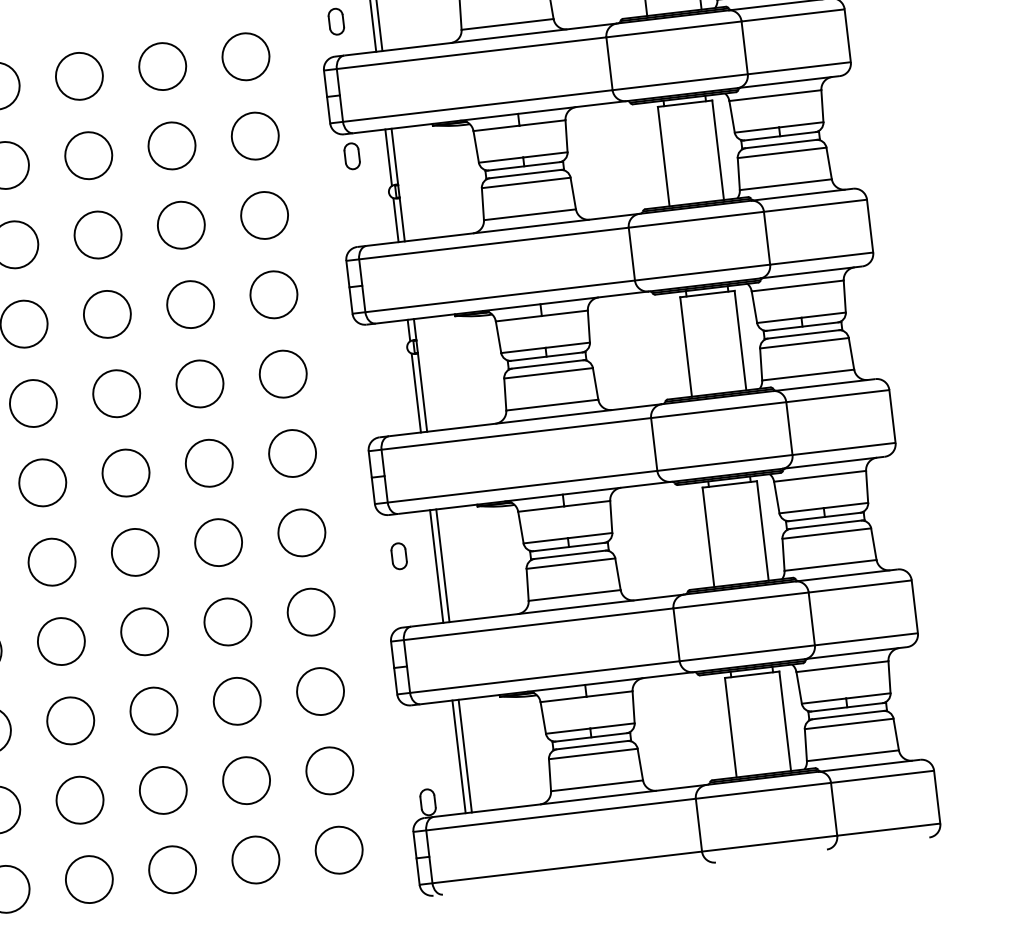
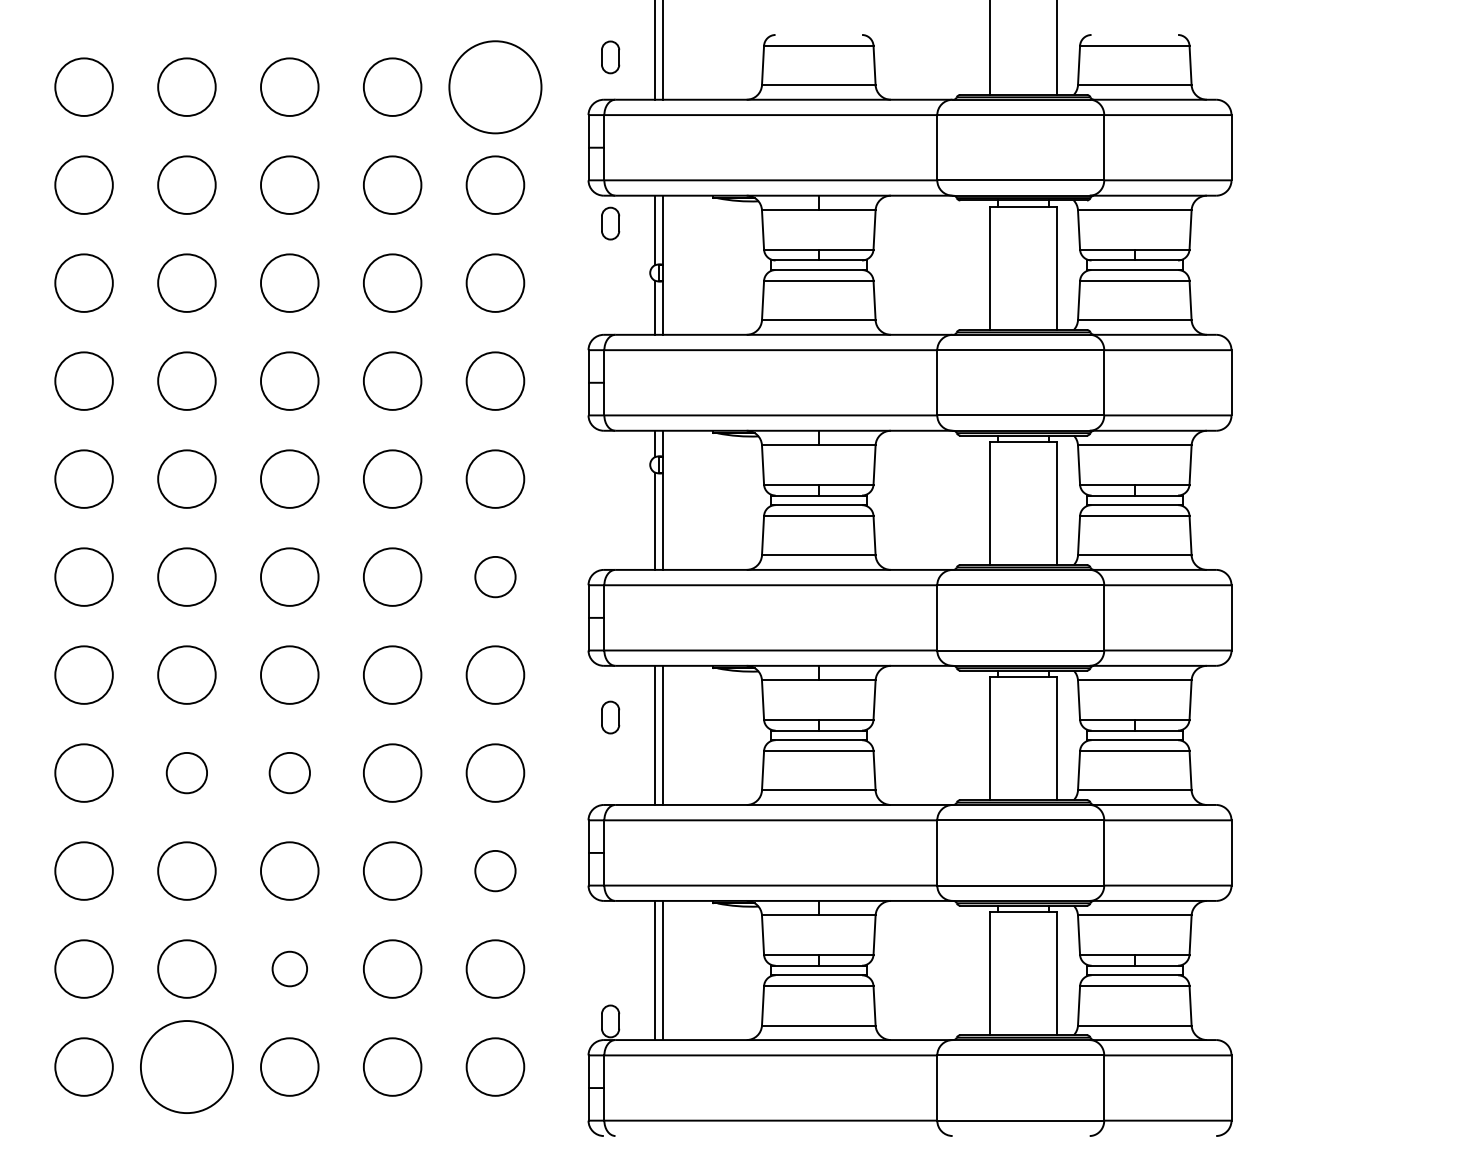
circle: (245, 56) -> (495, 86), size x1.6
circle: (292, 452) -> (495, 576), size x0.7
circle: (144, 631) -> (289, 772), size x0.7
circle: (60, 641) -> (186, 772), size x0.7
circle: (320, 691) -> (495, 870), size x0.7
circle: (163, 790) -> (289, 968), size x0.6
circle: (88, 879) -> (186, 1066), size x1.6

